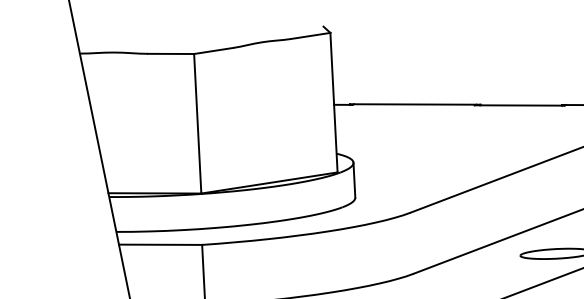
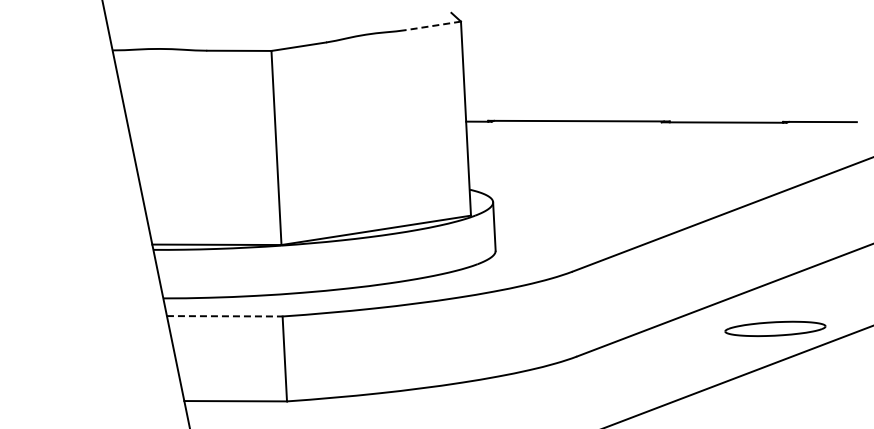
line: (310, 35) -> (433, 25), solid -> dashed
line: (160, 244) -> (224, 316), solid -> dashed

